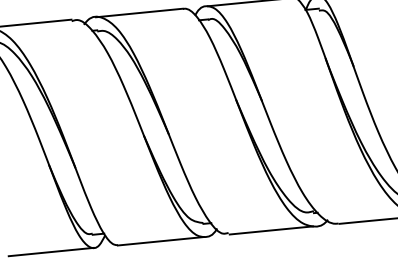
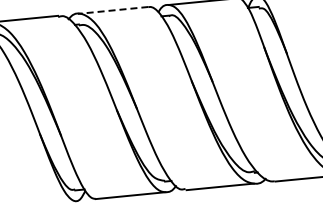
line: (138, 13) -> (112, 10), solid -> dashed
line: (51, 252) -> (41, 204), removed

